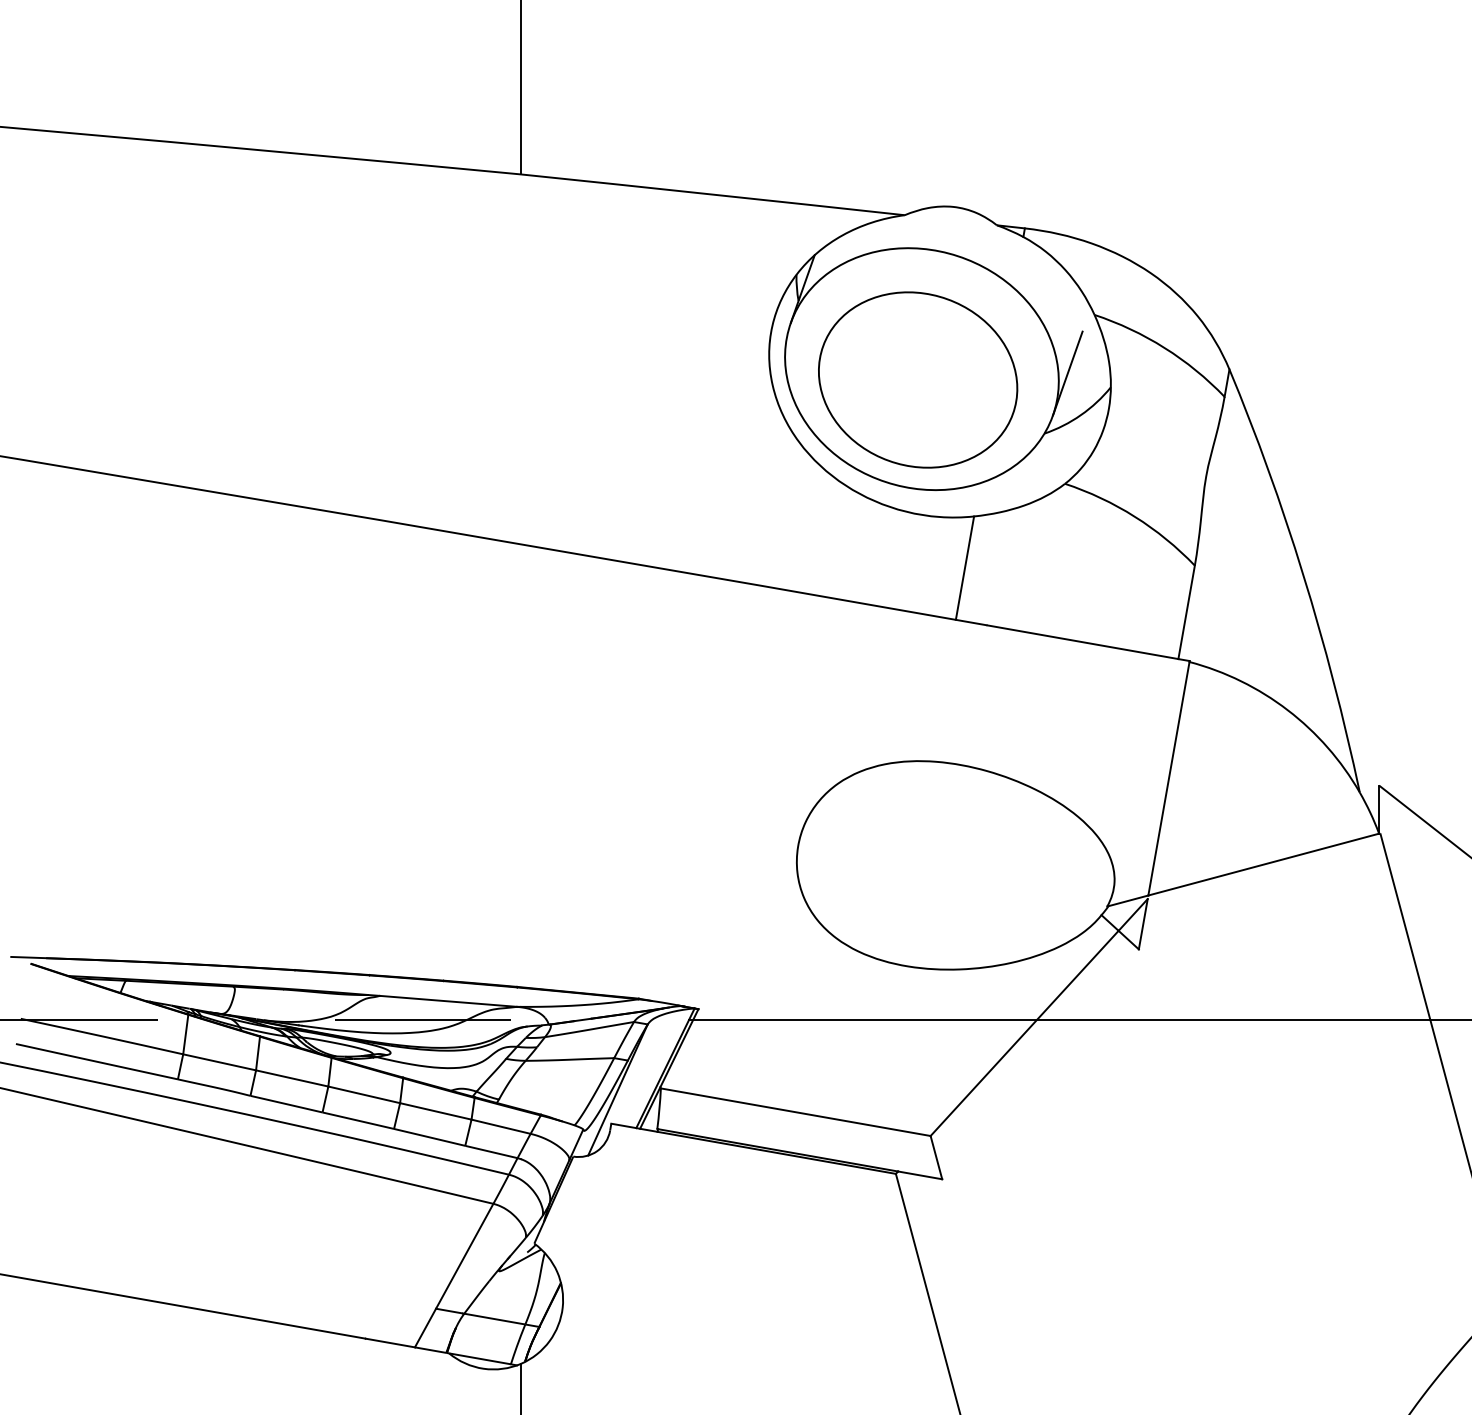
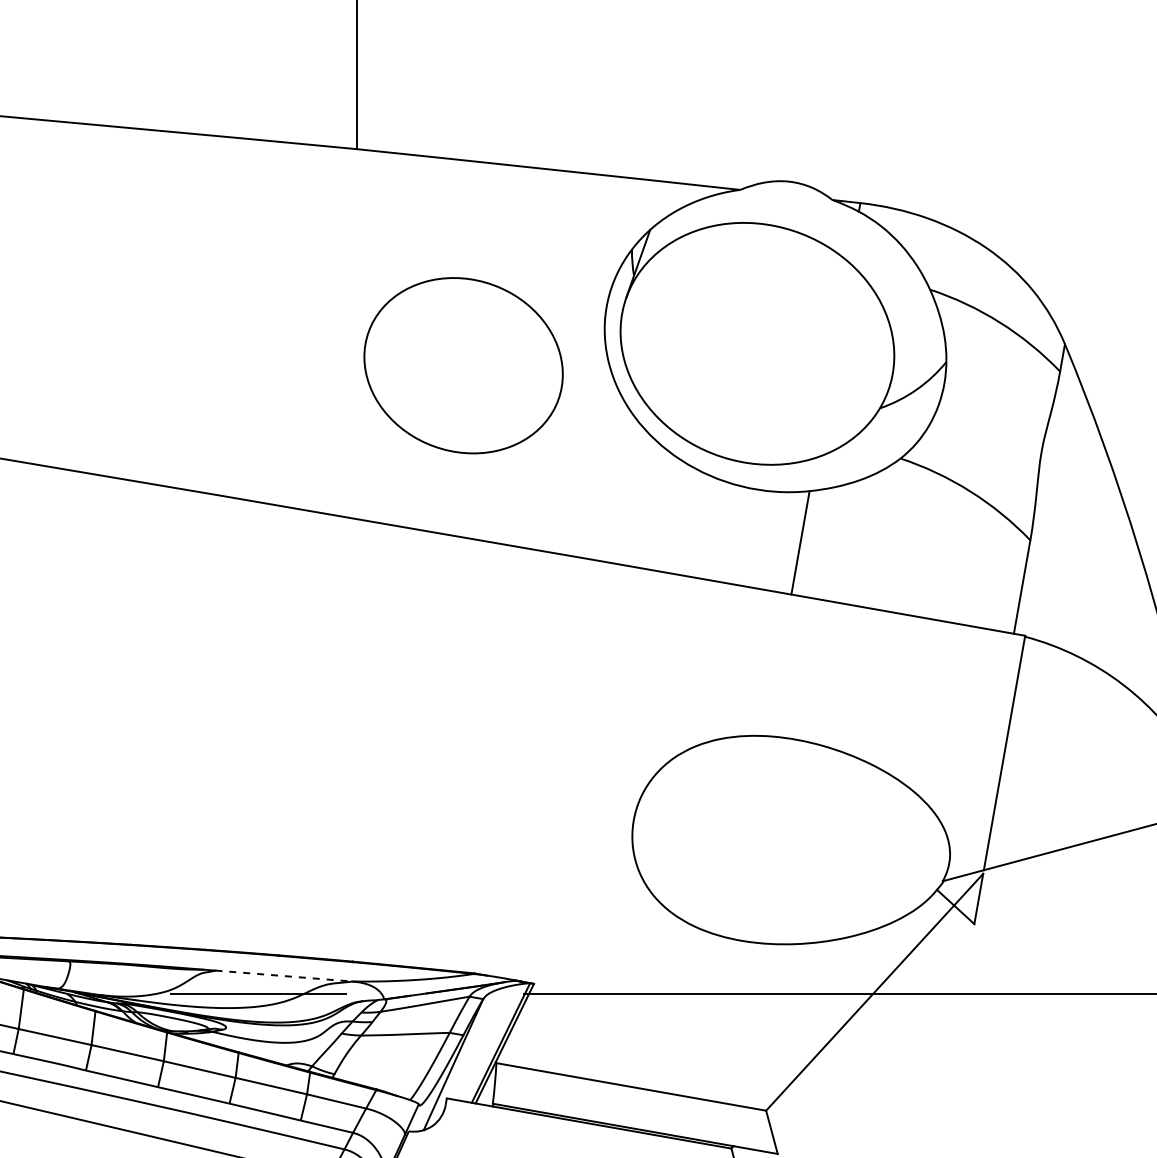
line: (1067, 373) -> (903, 348), removed
part: (918, 379) -> (464, 365), moved
line: (448, 1001) -> (284, 976), solid -> dashed

